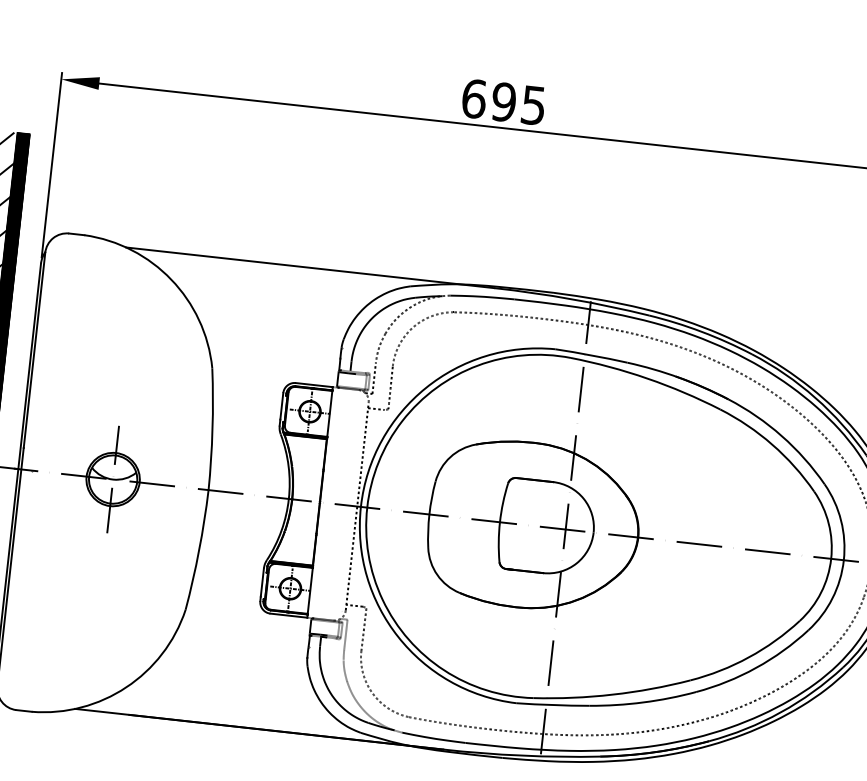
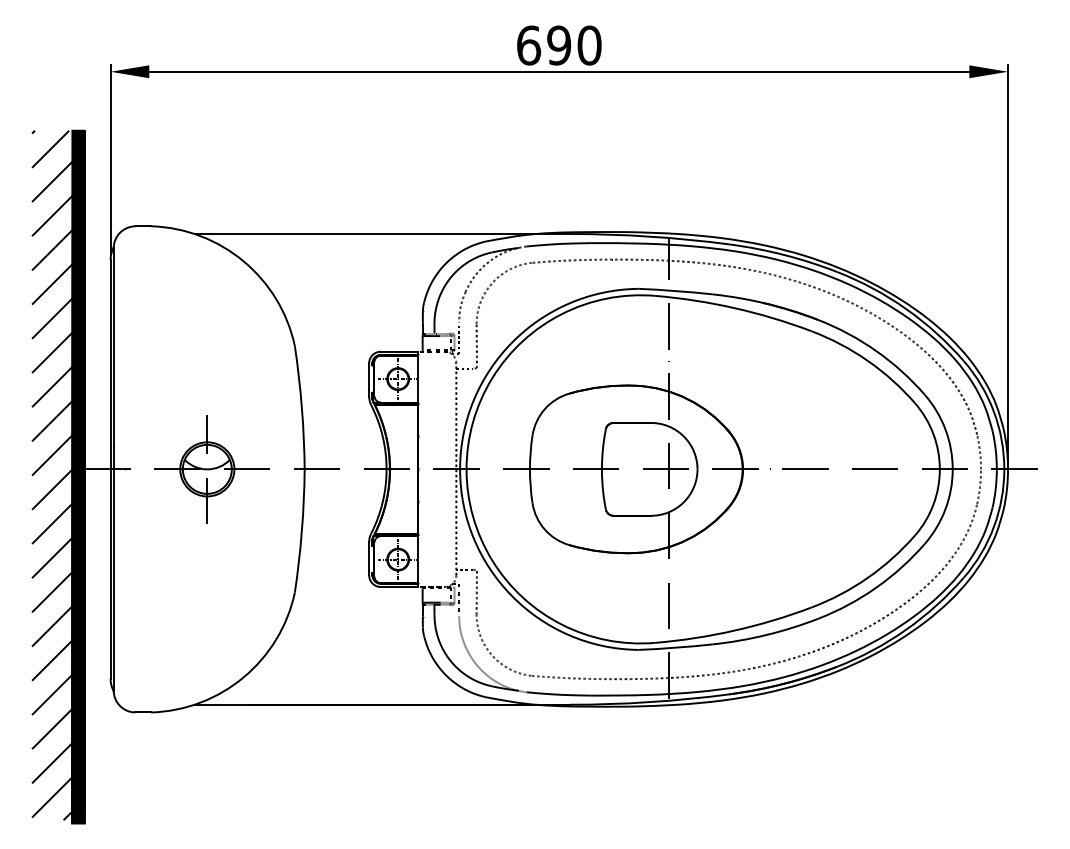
text: (533, 105) -> (589, 45), 695 -> 690

